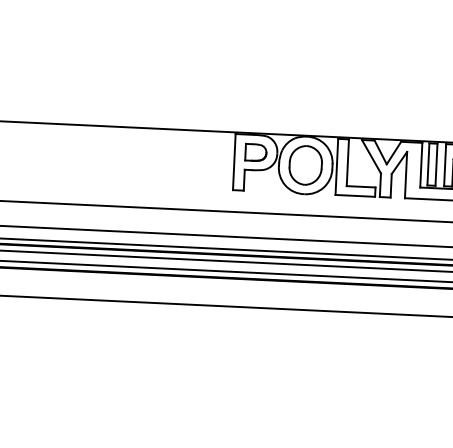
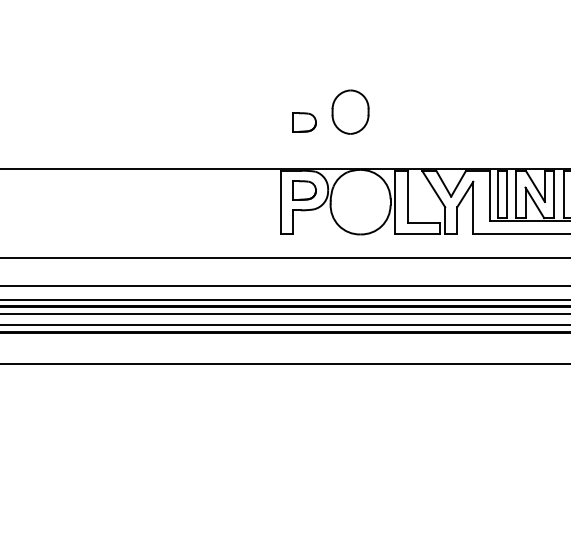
part: (259, 91) -> (304, 122), added
part: (305, 164) -> (350, 111), moved

